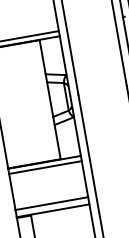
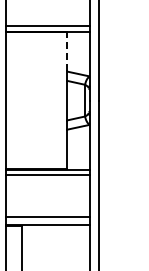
line: (42, 56) -> (66, 51), solid -> dashed

